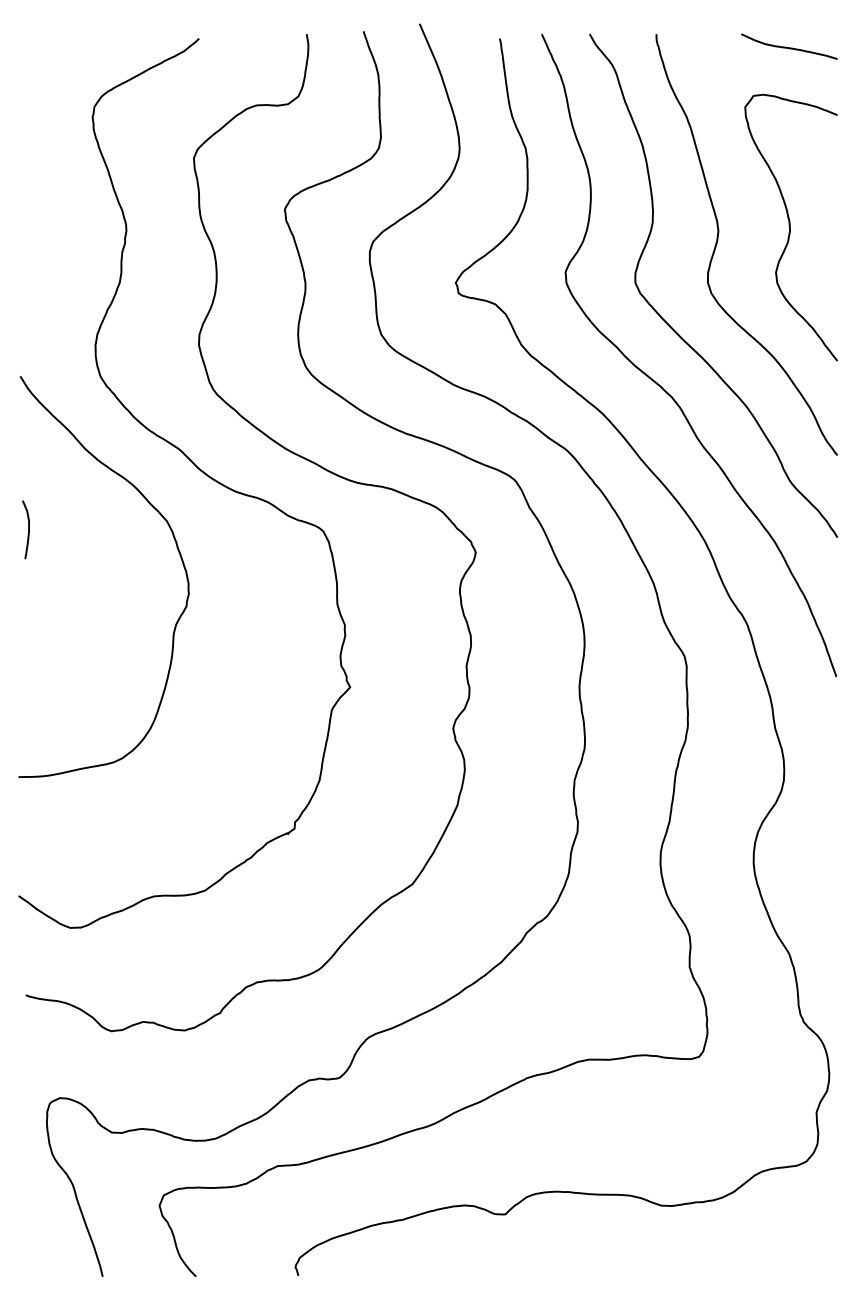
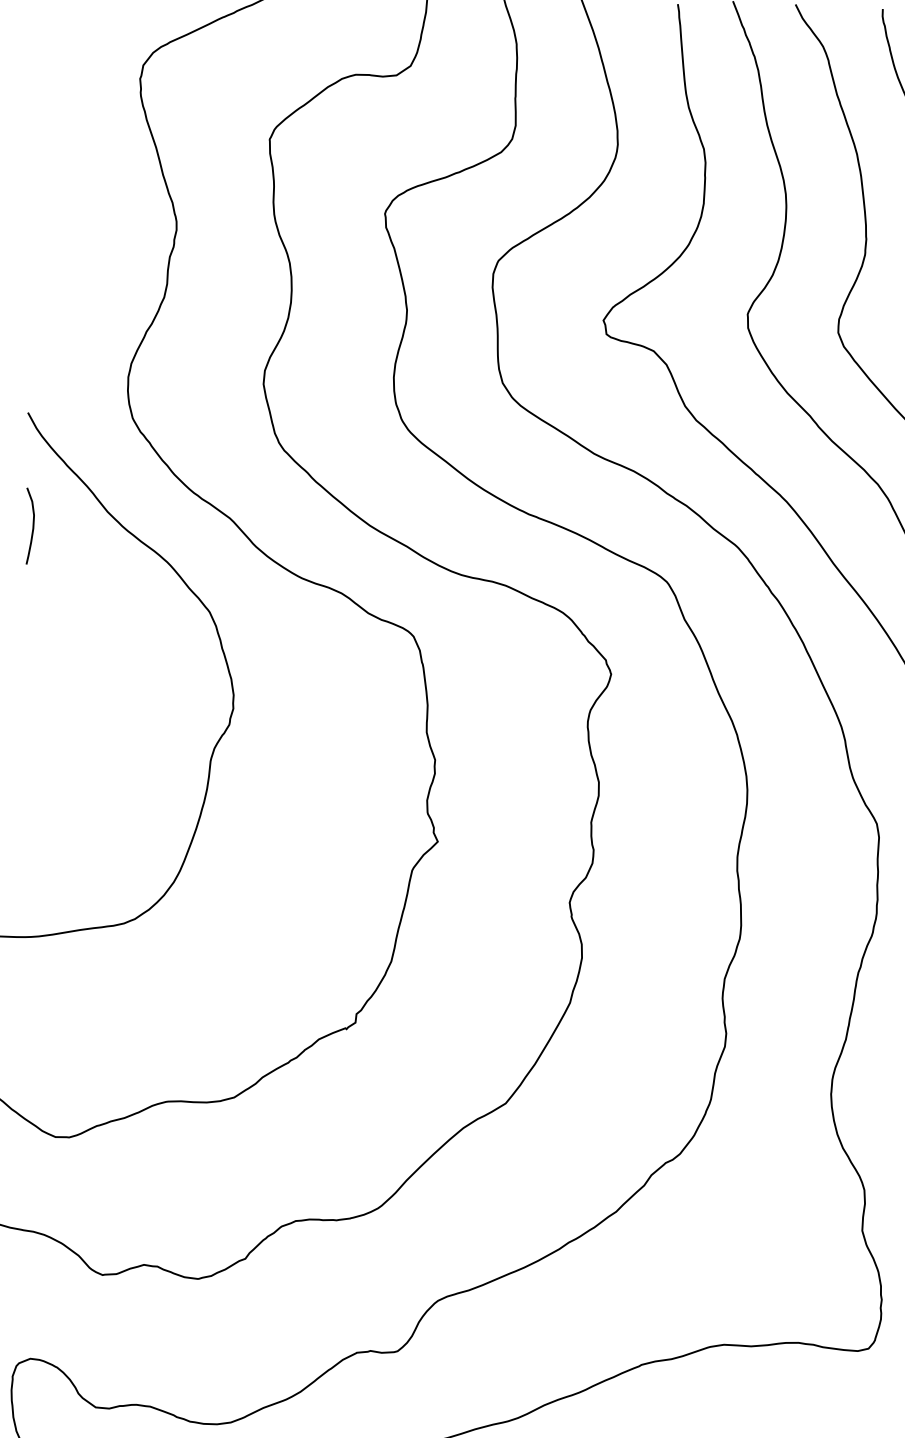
curve: (28, 529) -> (32, 525), moved

